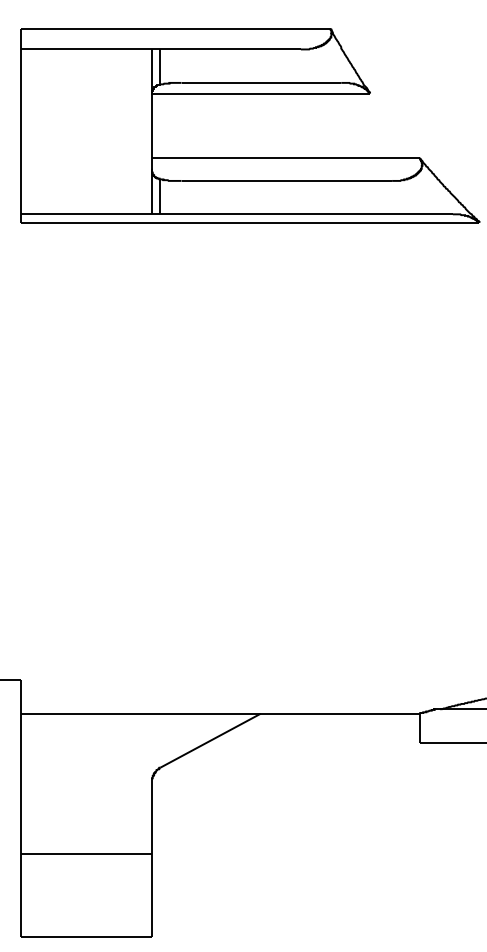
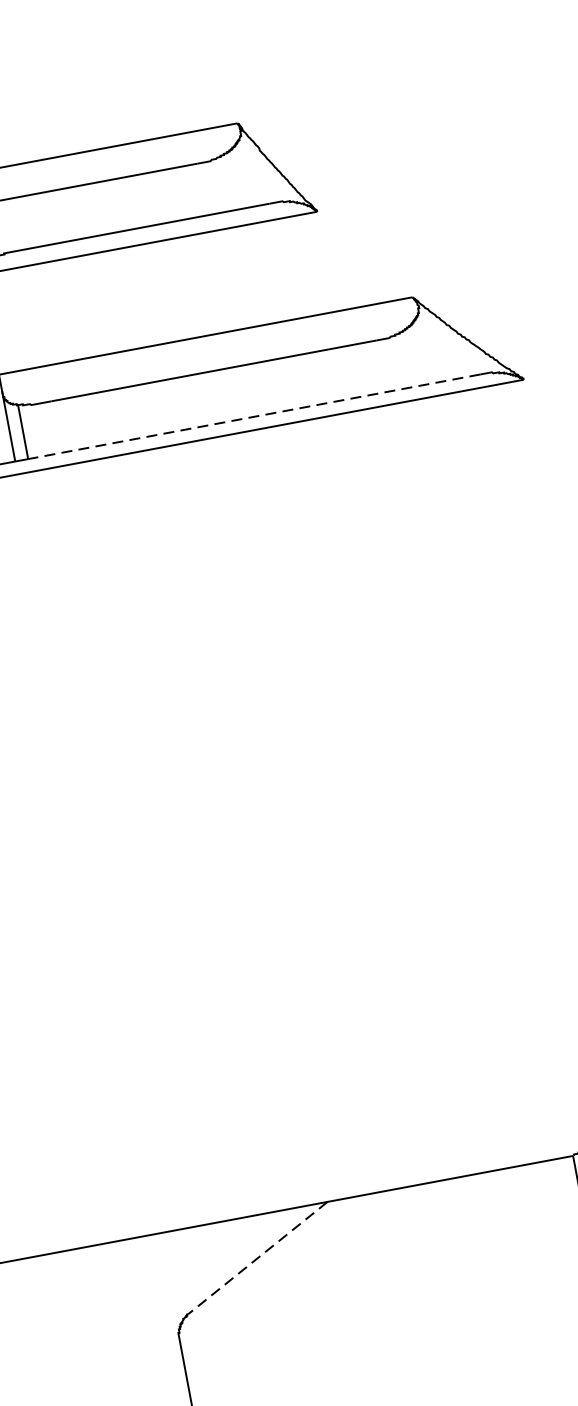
line: (306, 214) -> (254, 417), solid -> dashed
line: (210, 740) -> (257, 1257), solid -> dashed

